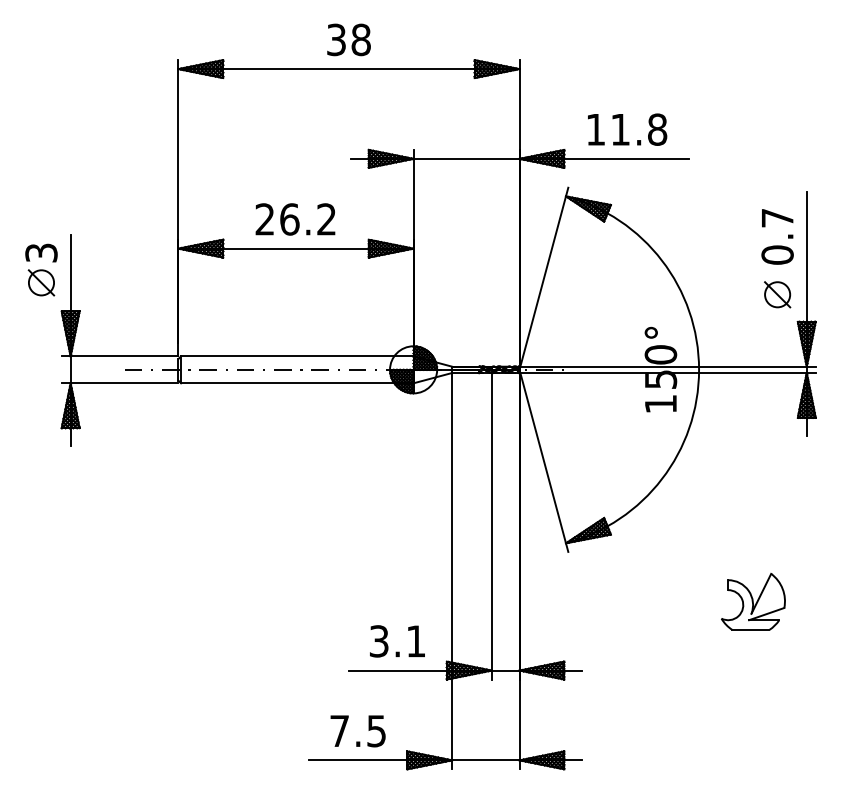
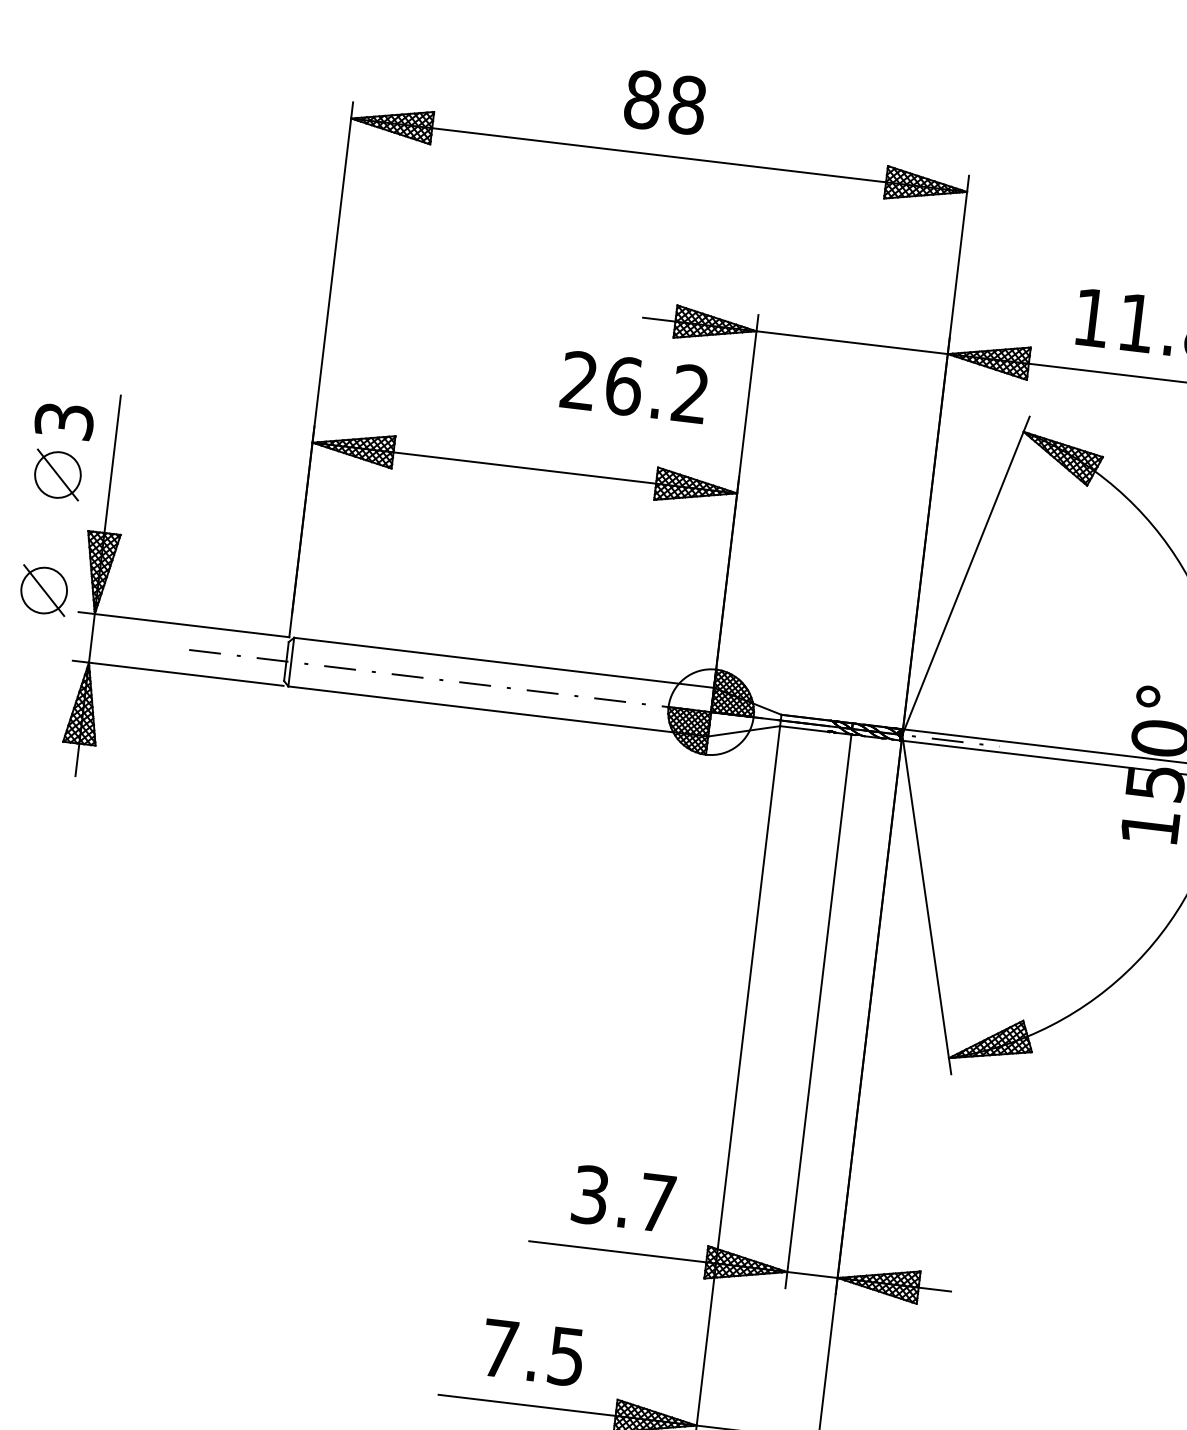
text: (336, 39) -> (643, 99), 38 -> 88
text: (295, 219) -> (634, 387), moved
part: (41, 346) -> (44, 589), added
text: (416, 641) -> (657, 1203), 3.1 -> 3.7

